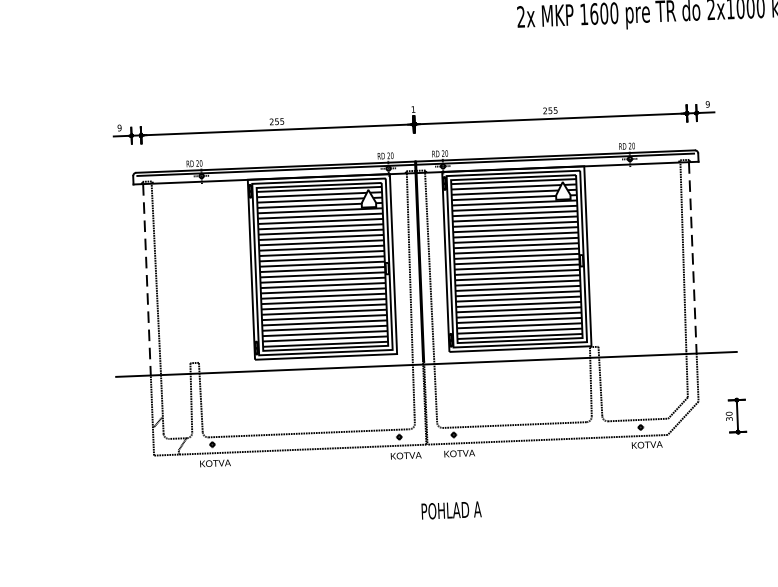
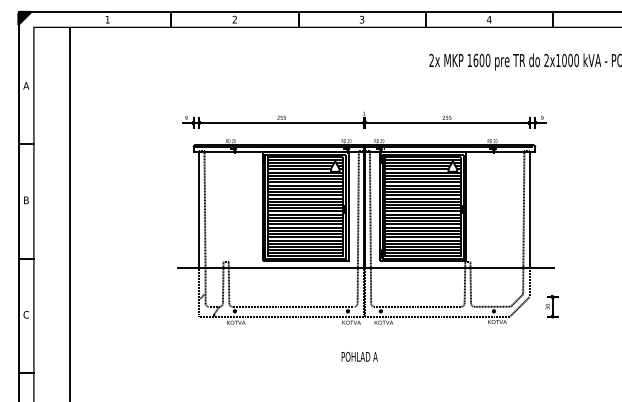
line: (692, 258) -> (529, 210), dashed -> solid
line: (147, 280) -> (199, 210), dashed -> solid
text: (451, 509) -> (359, 356), moved

